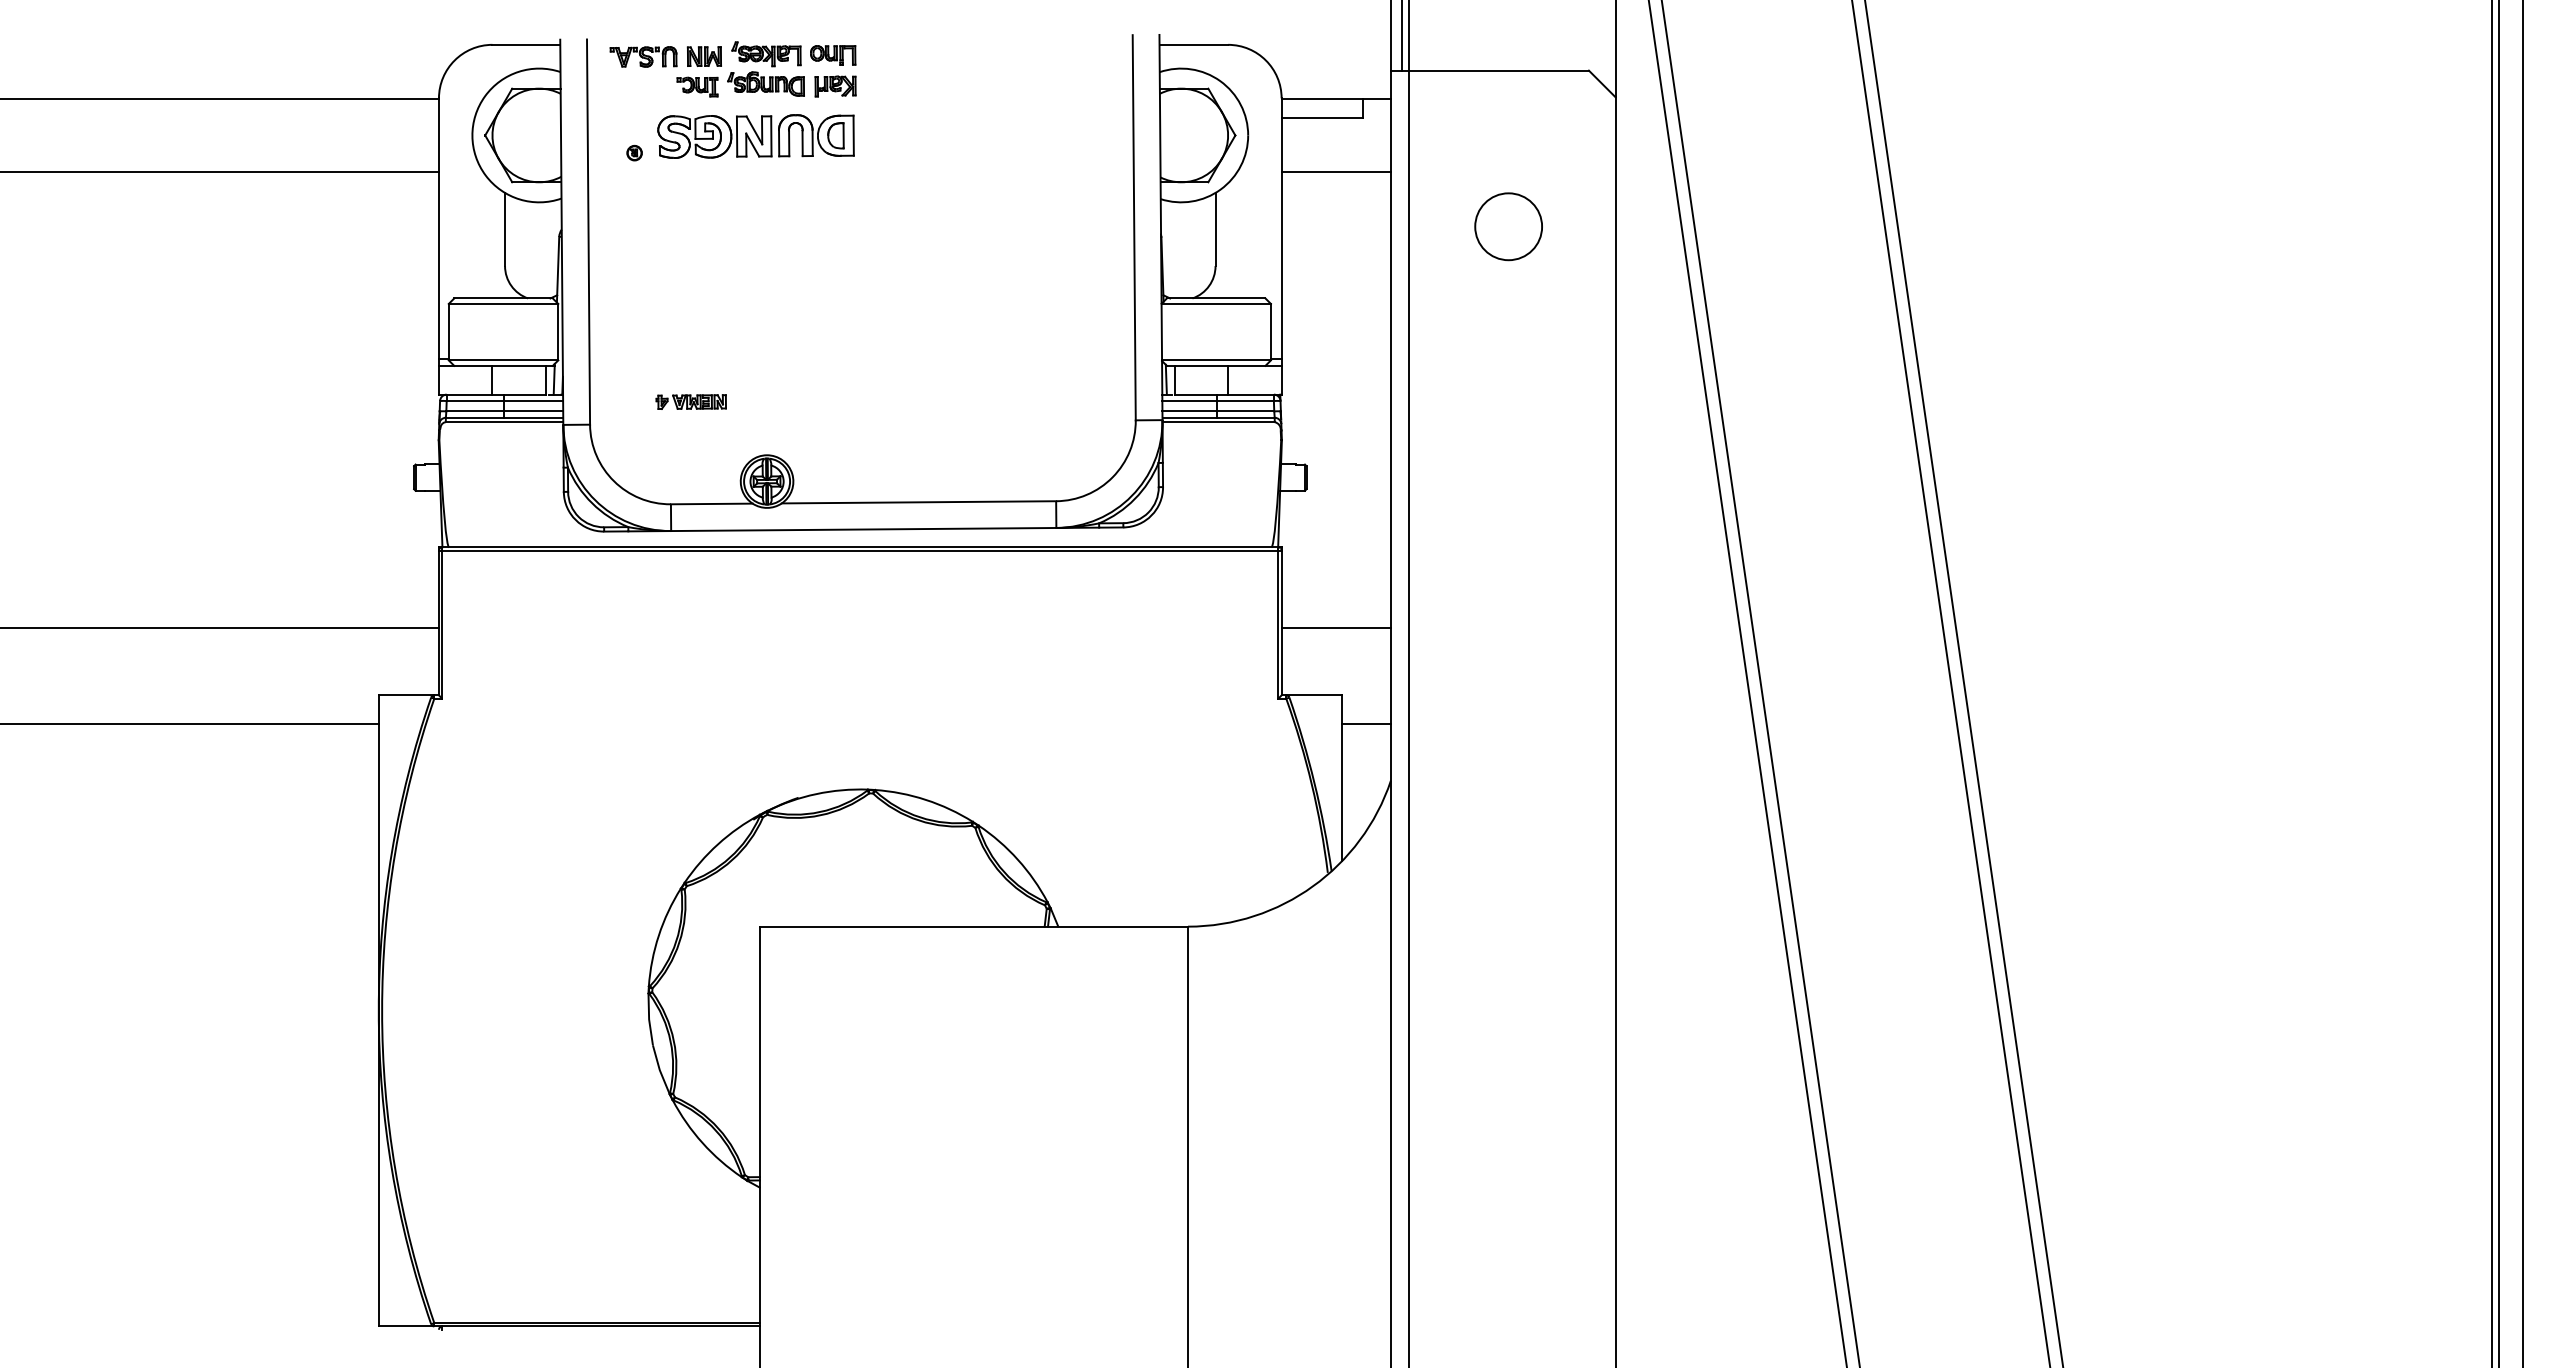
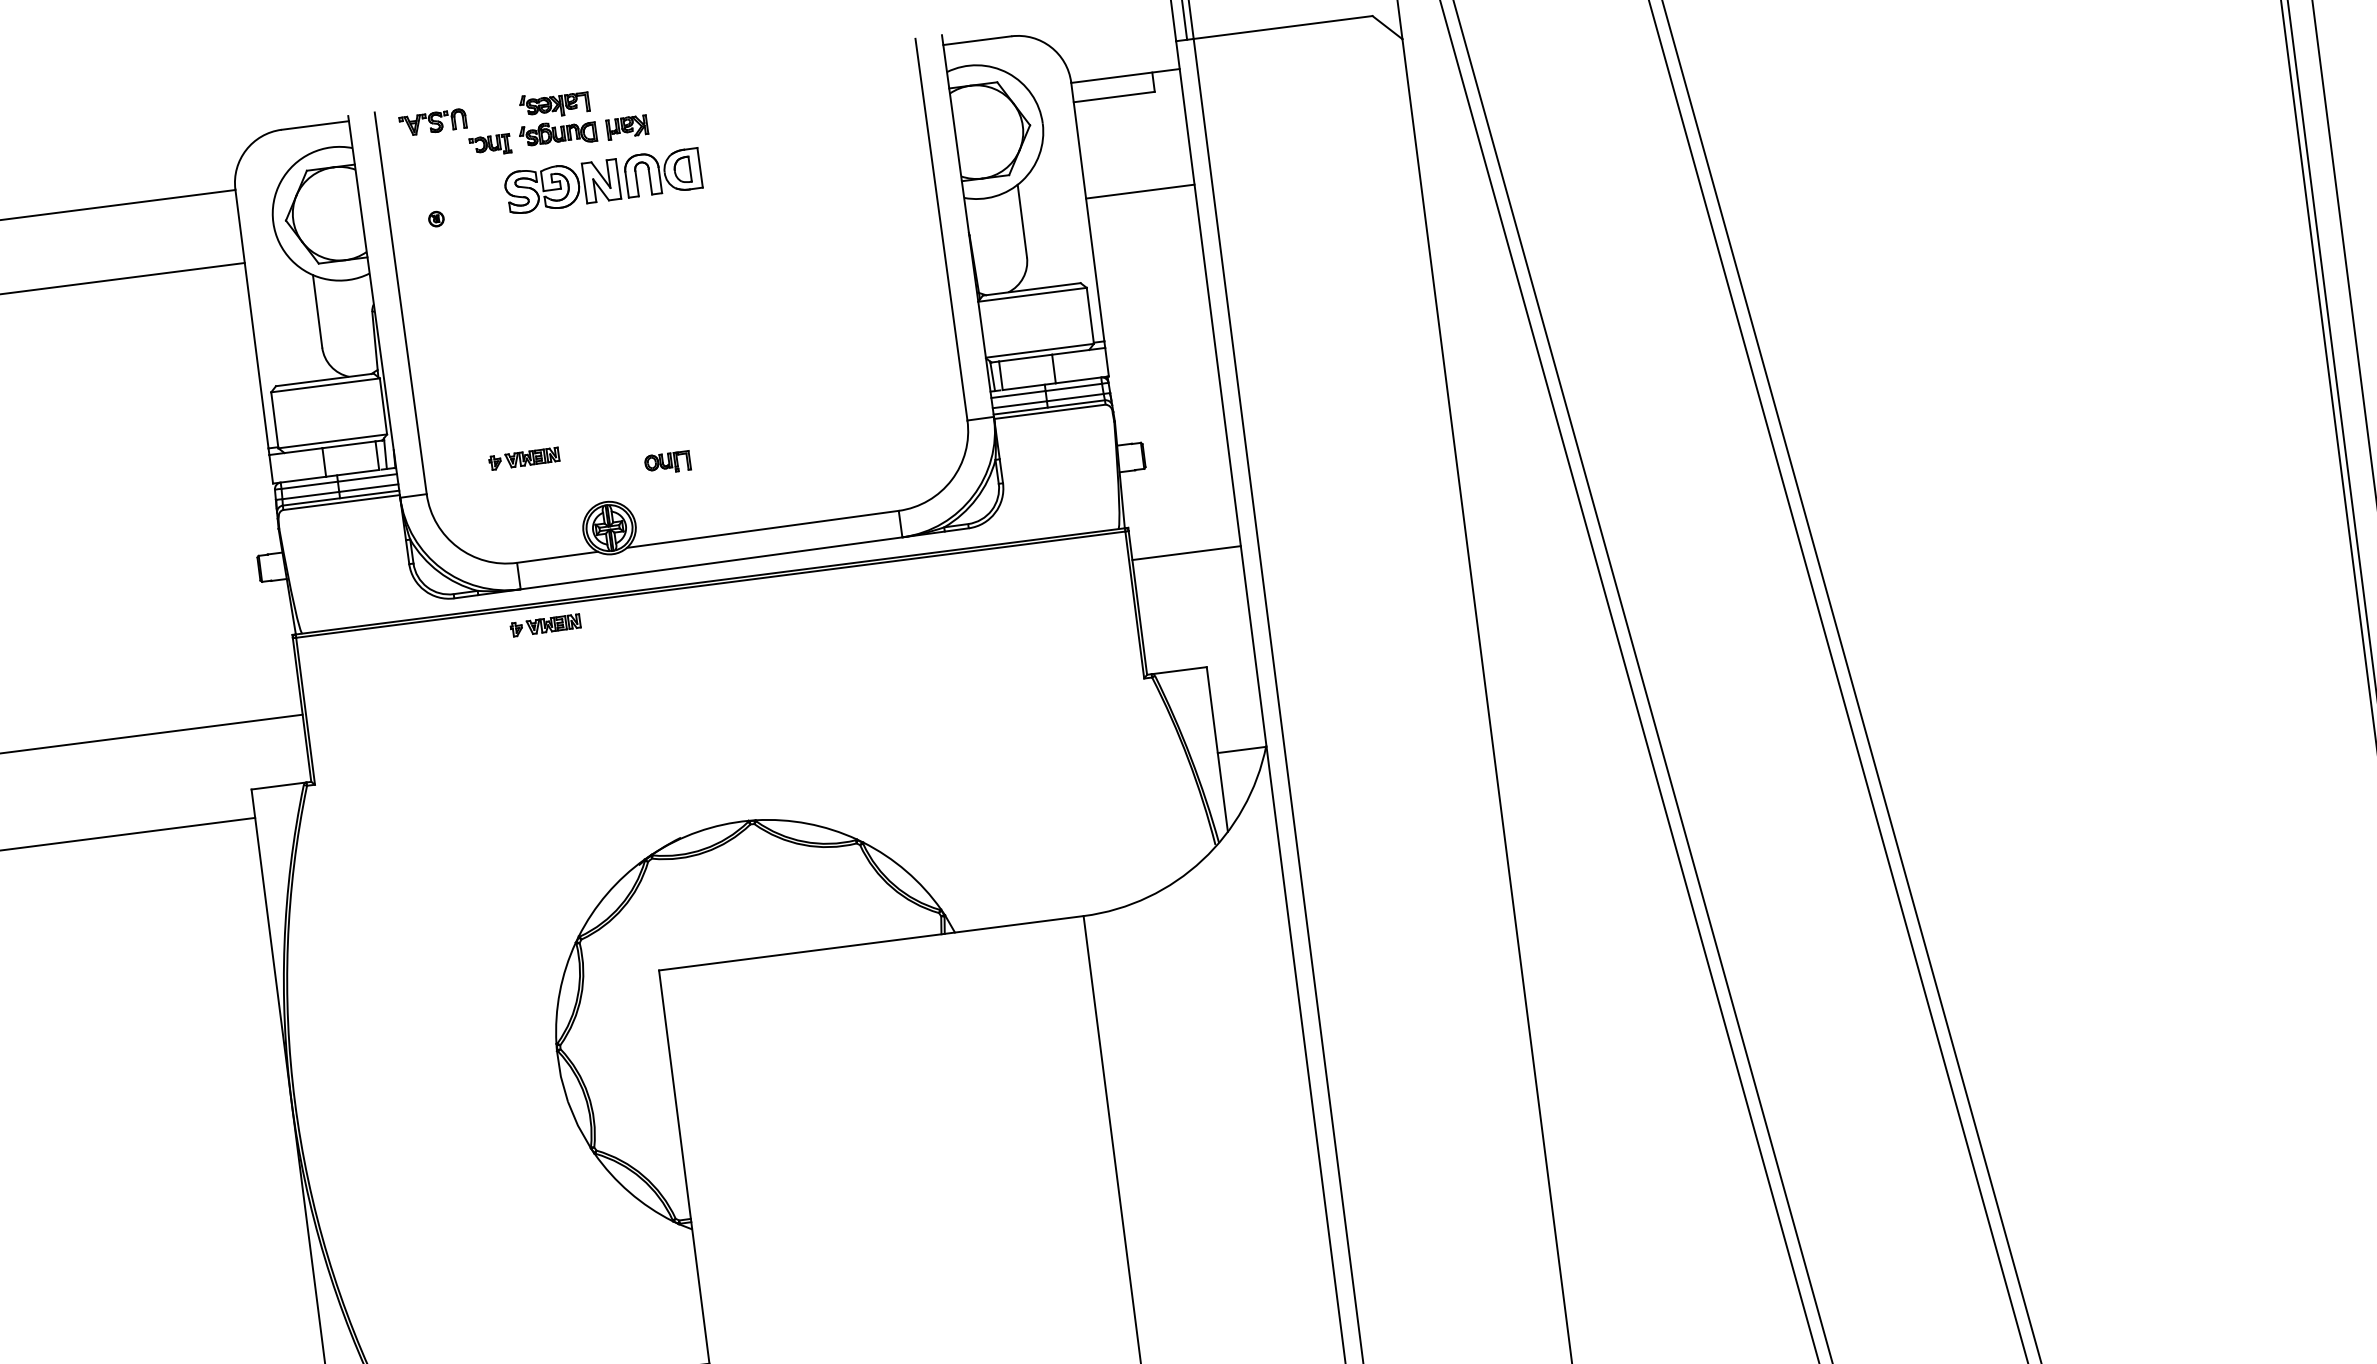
part: (833, 55) -> (668, 463), moved
part: (703, 56) -> (492, 114), removed
part: (755, 136) -> (602, 181), moved
line: (1335, 172) -> (1139, 191), moved
circle: (1508, 226) -> (1312, 180), removed
part: (690, 569) -> (544, 625), added
line: (1335, 627) -> (1185, 552), moved
line: (1365, 724) -> (1241, 750), moved

